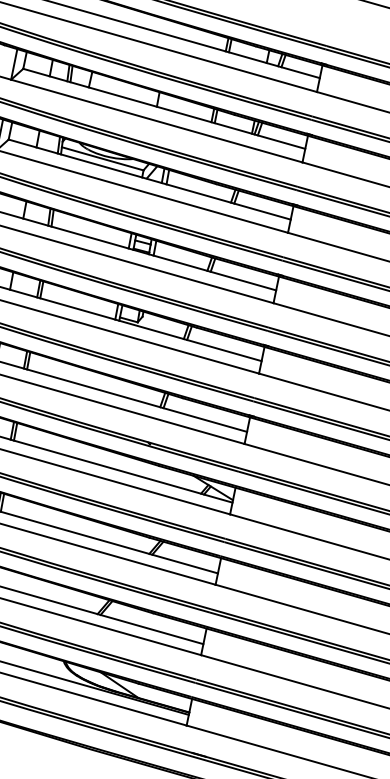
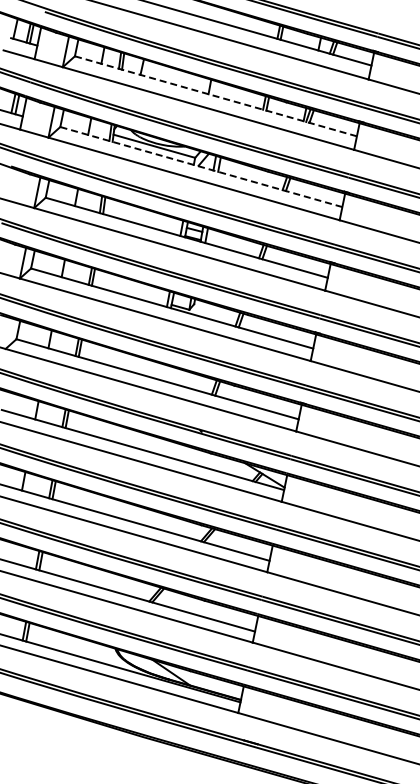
line: (163, 109) -> (215, 96), solid -> dashed
line: (149, 180) -> (201, 167), solid -> dashed

